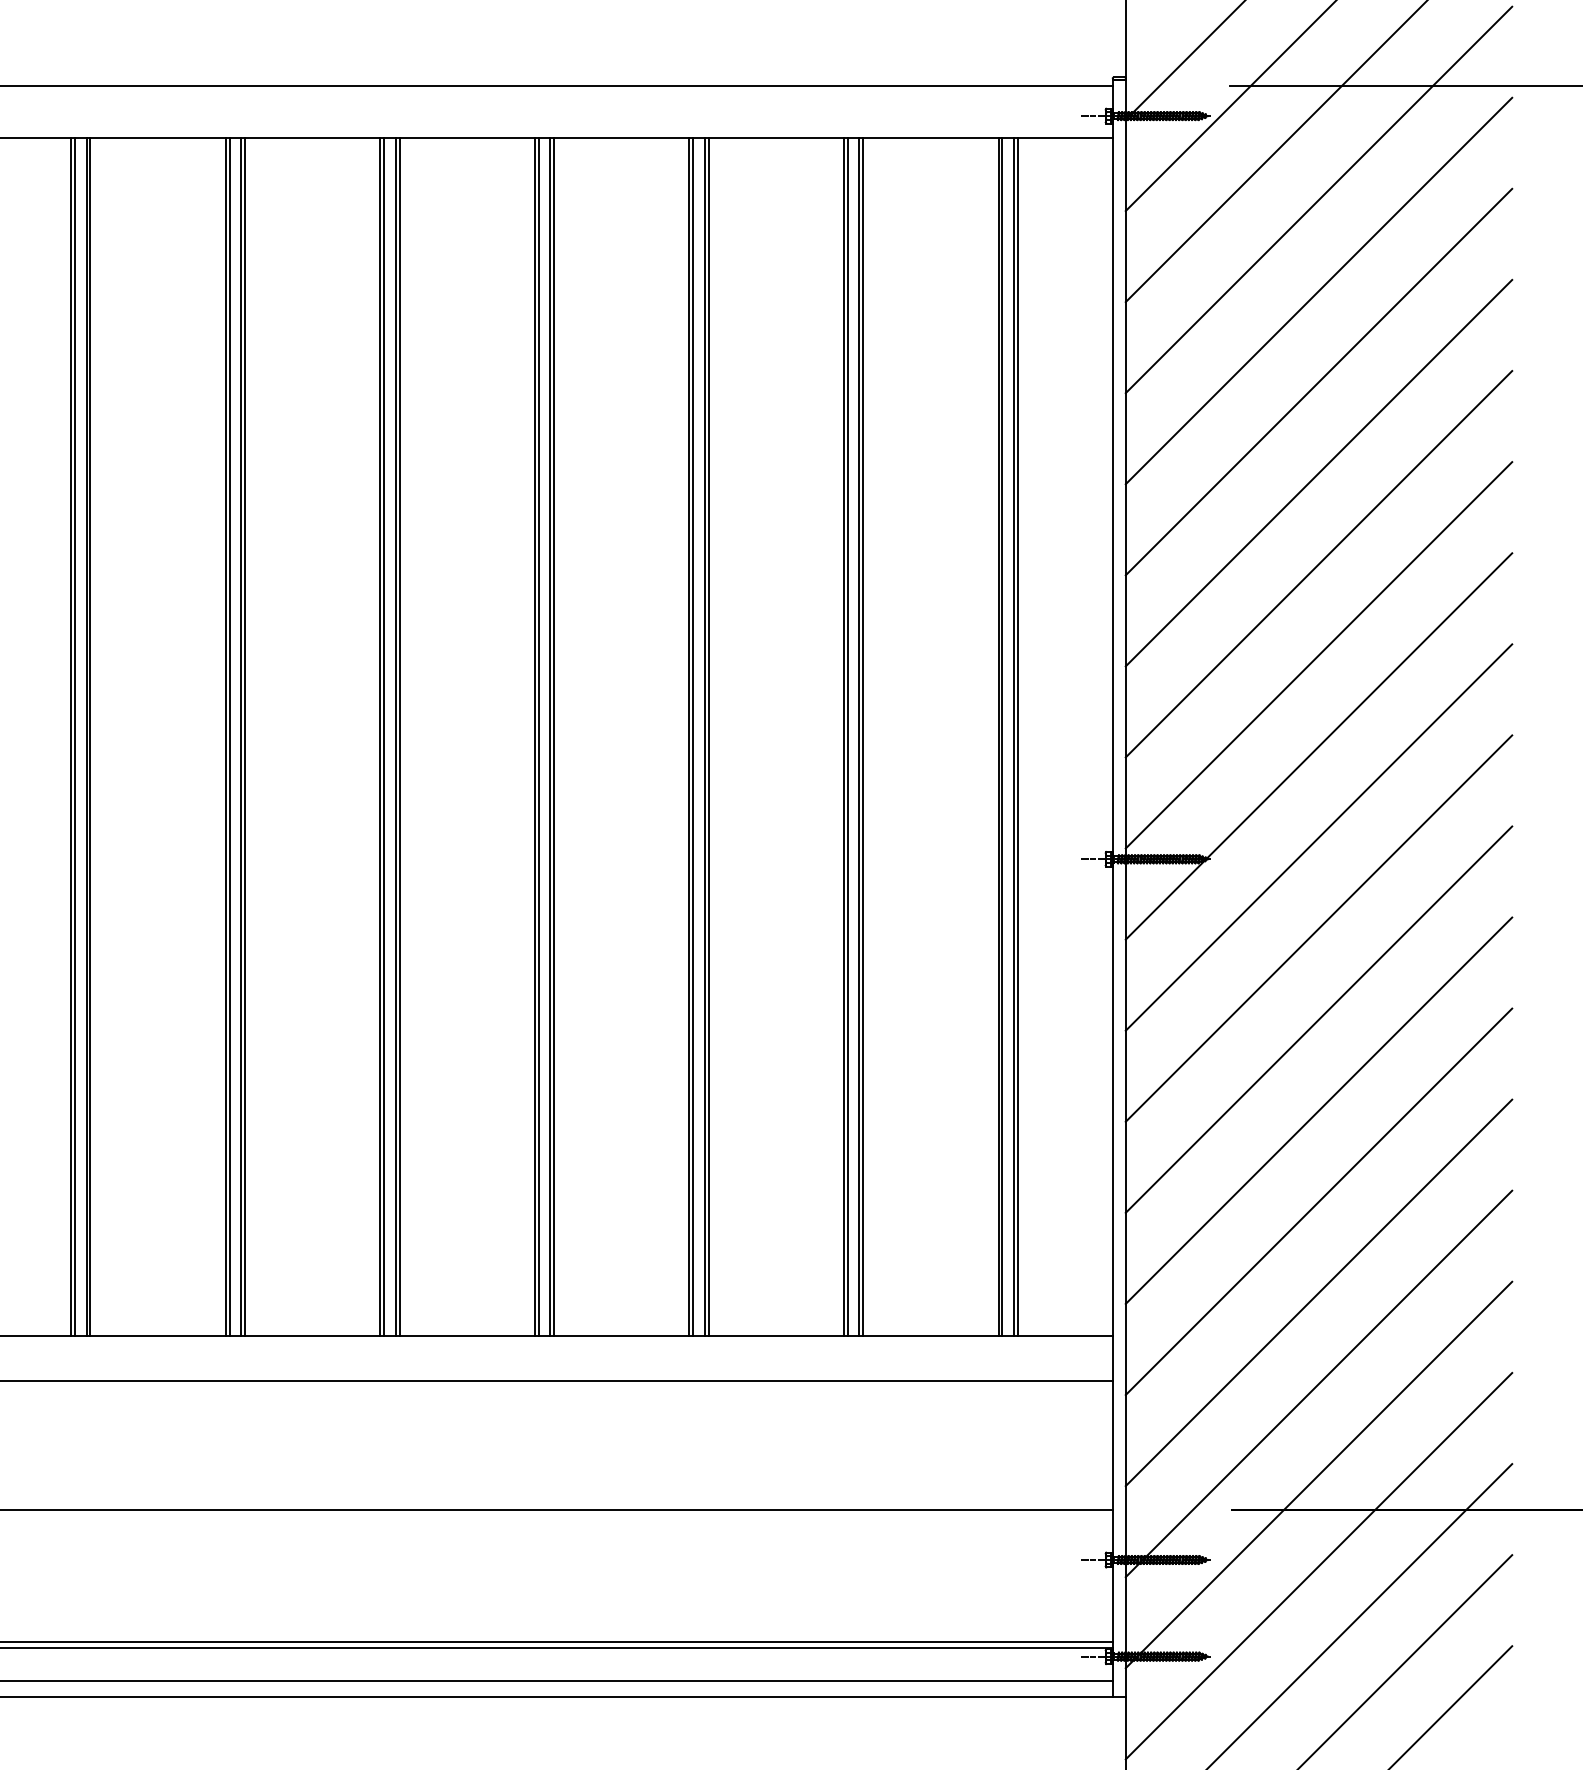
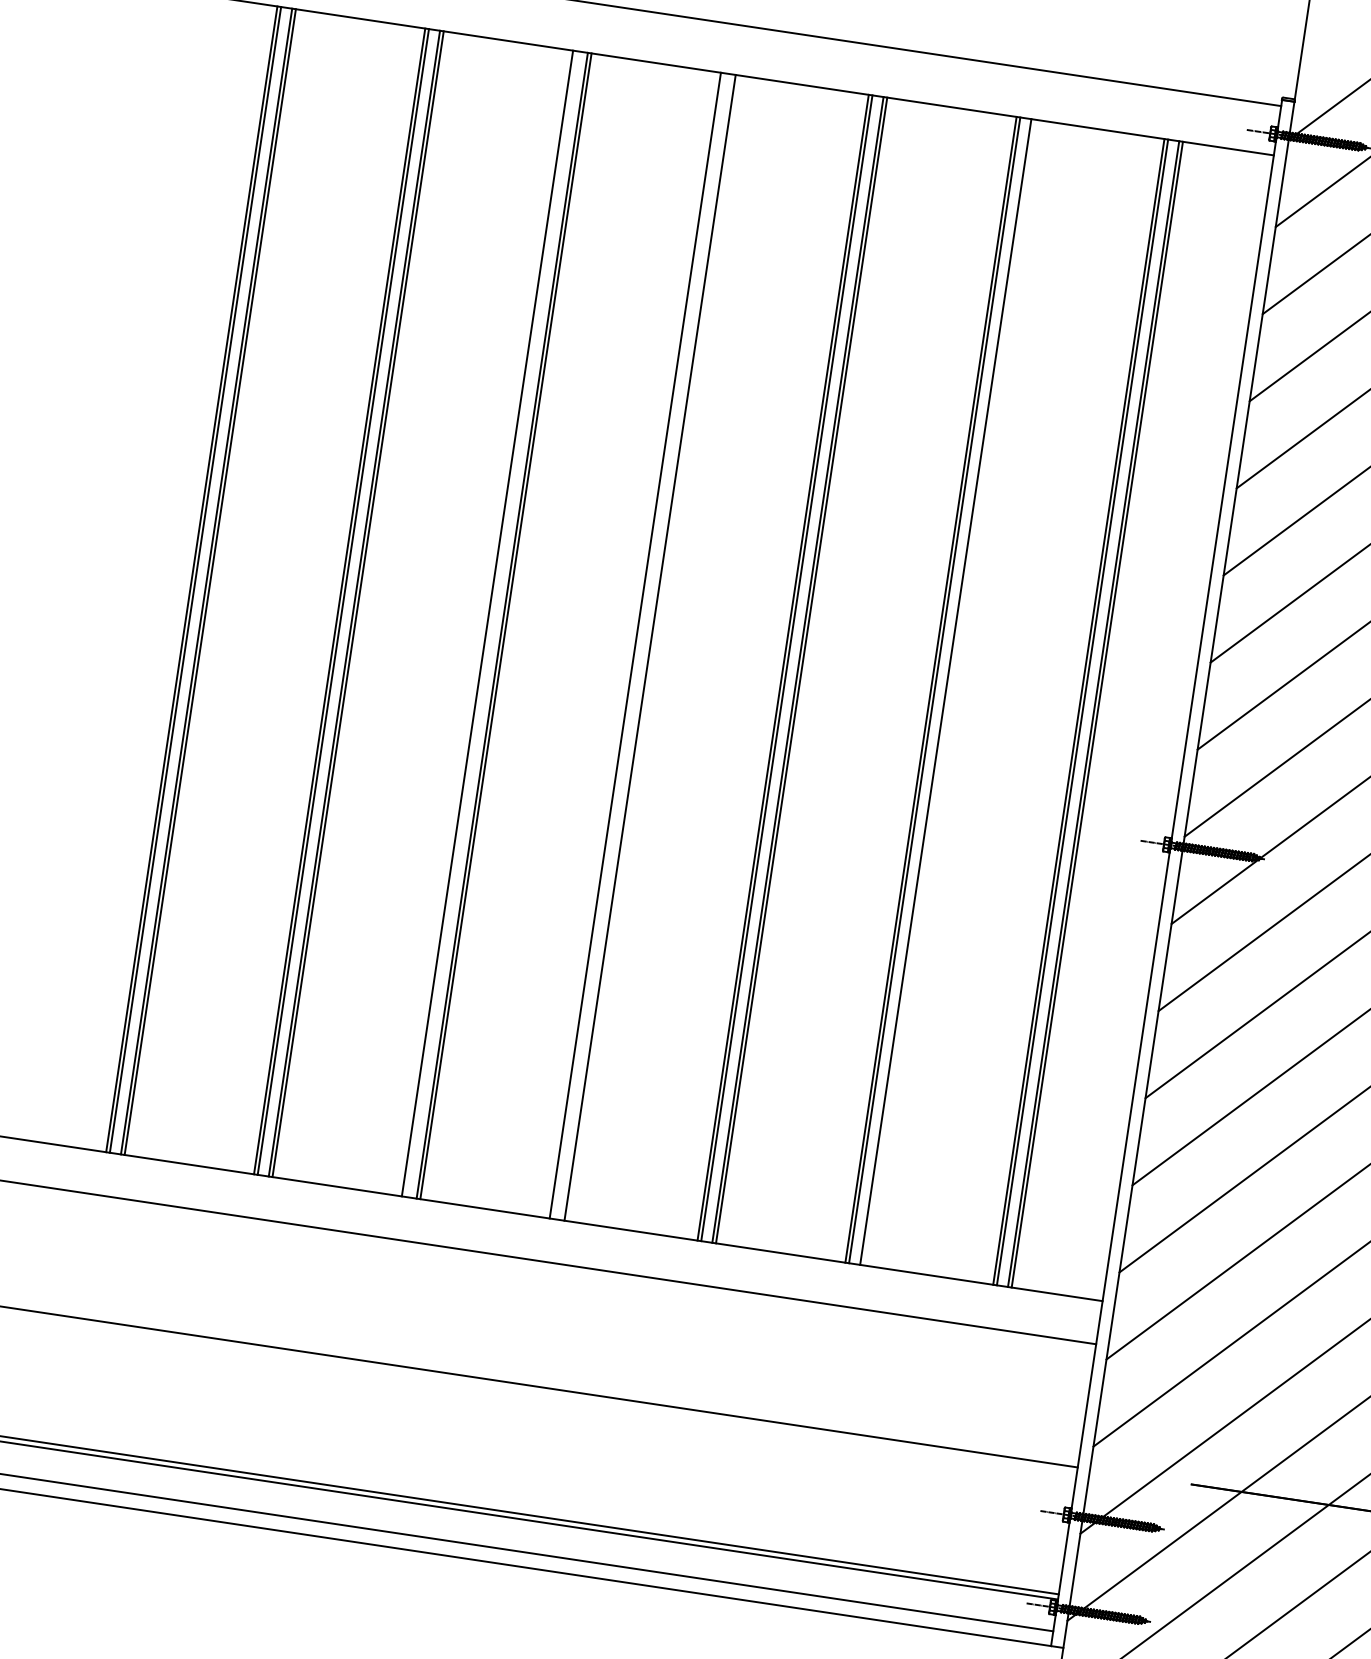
line: (384, 736) -> (491, 623), removed
line: (538, 736) -> (638, 645), removed
line: (554, 736) -> (654, 648), removed
line: (863, 736) -> (949, 692), removed

